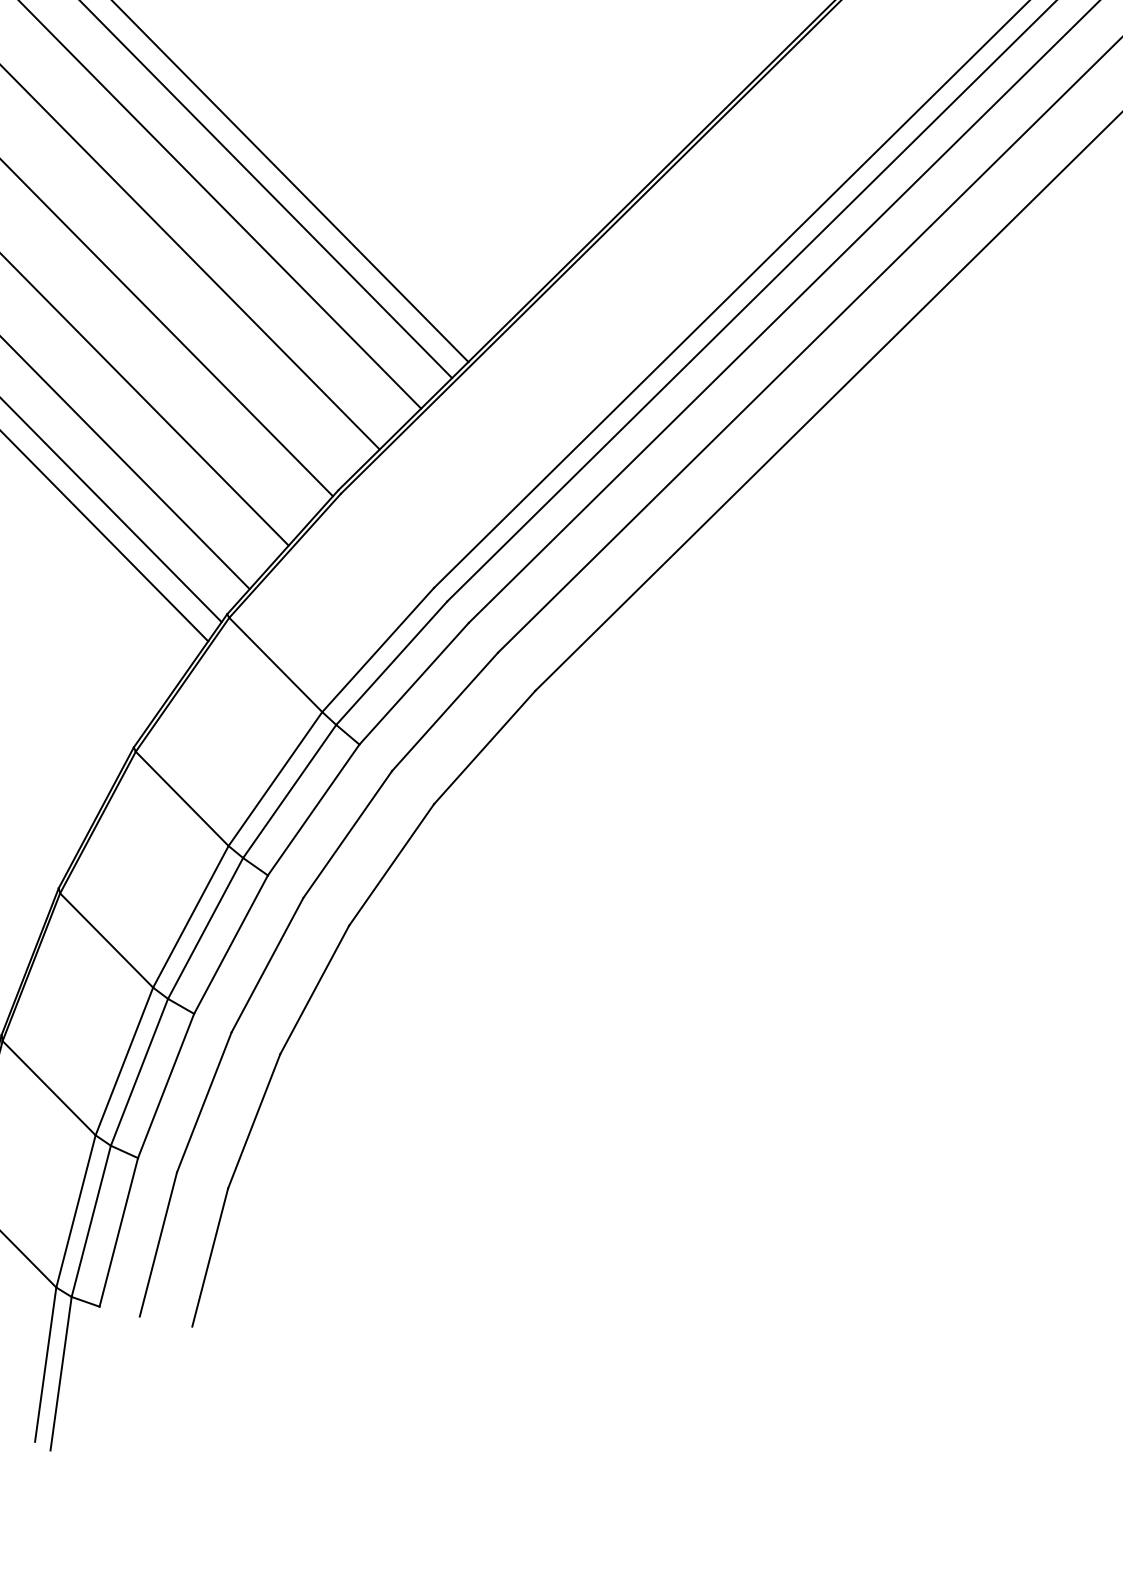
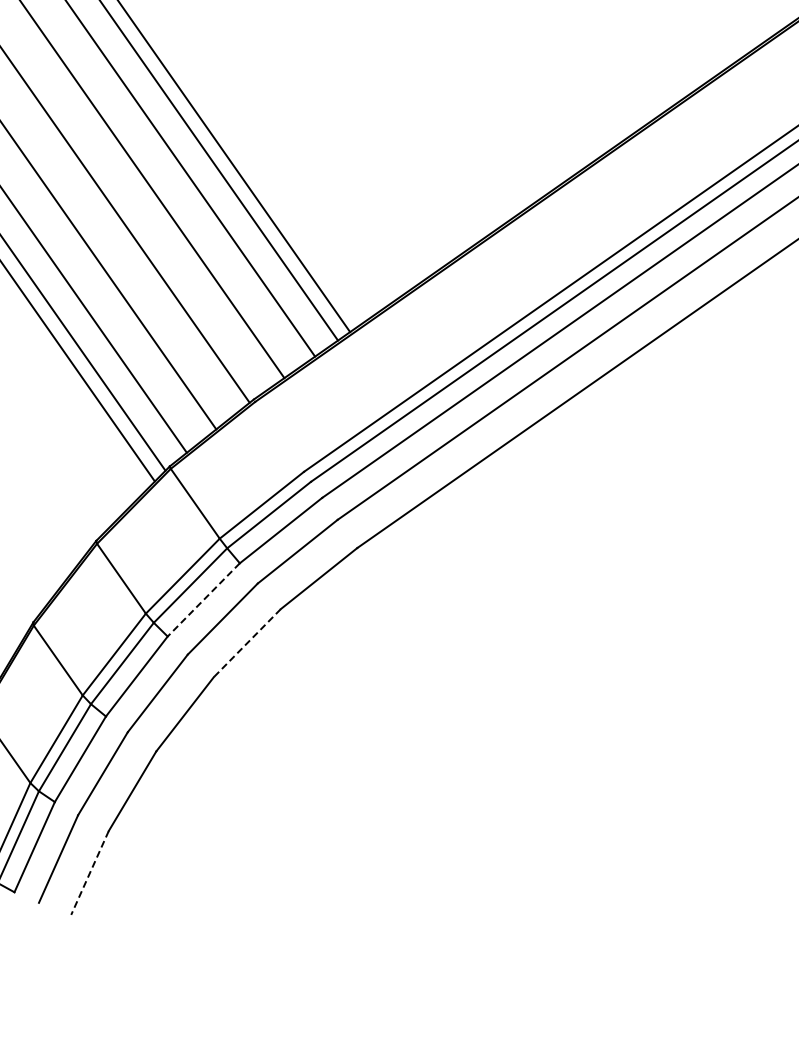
line: (313, 810) -> (203, 600), solid -> dashed
line: (391, 865) -> (247, 643), solid -> dashed
line: (210, 1256) -> (90, 872), solid -> dashed

